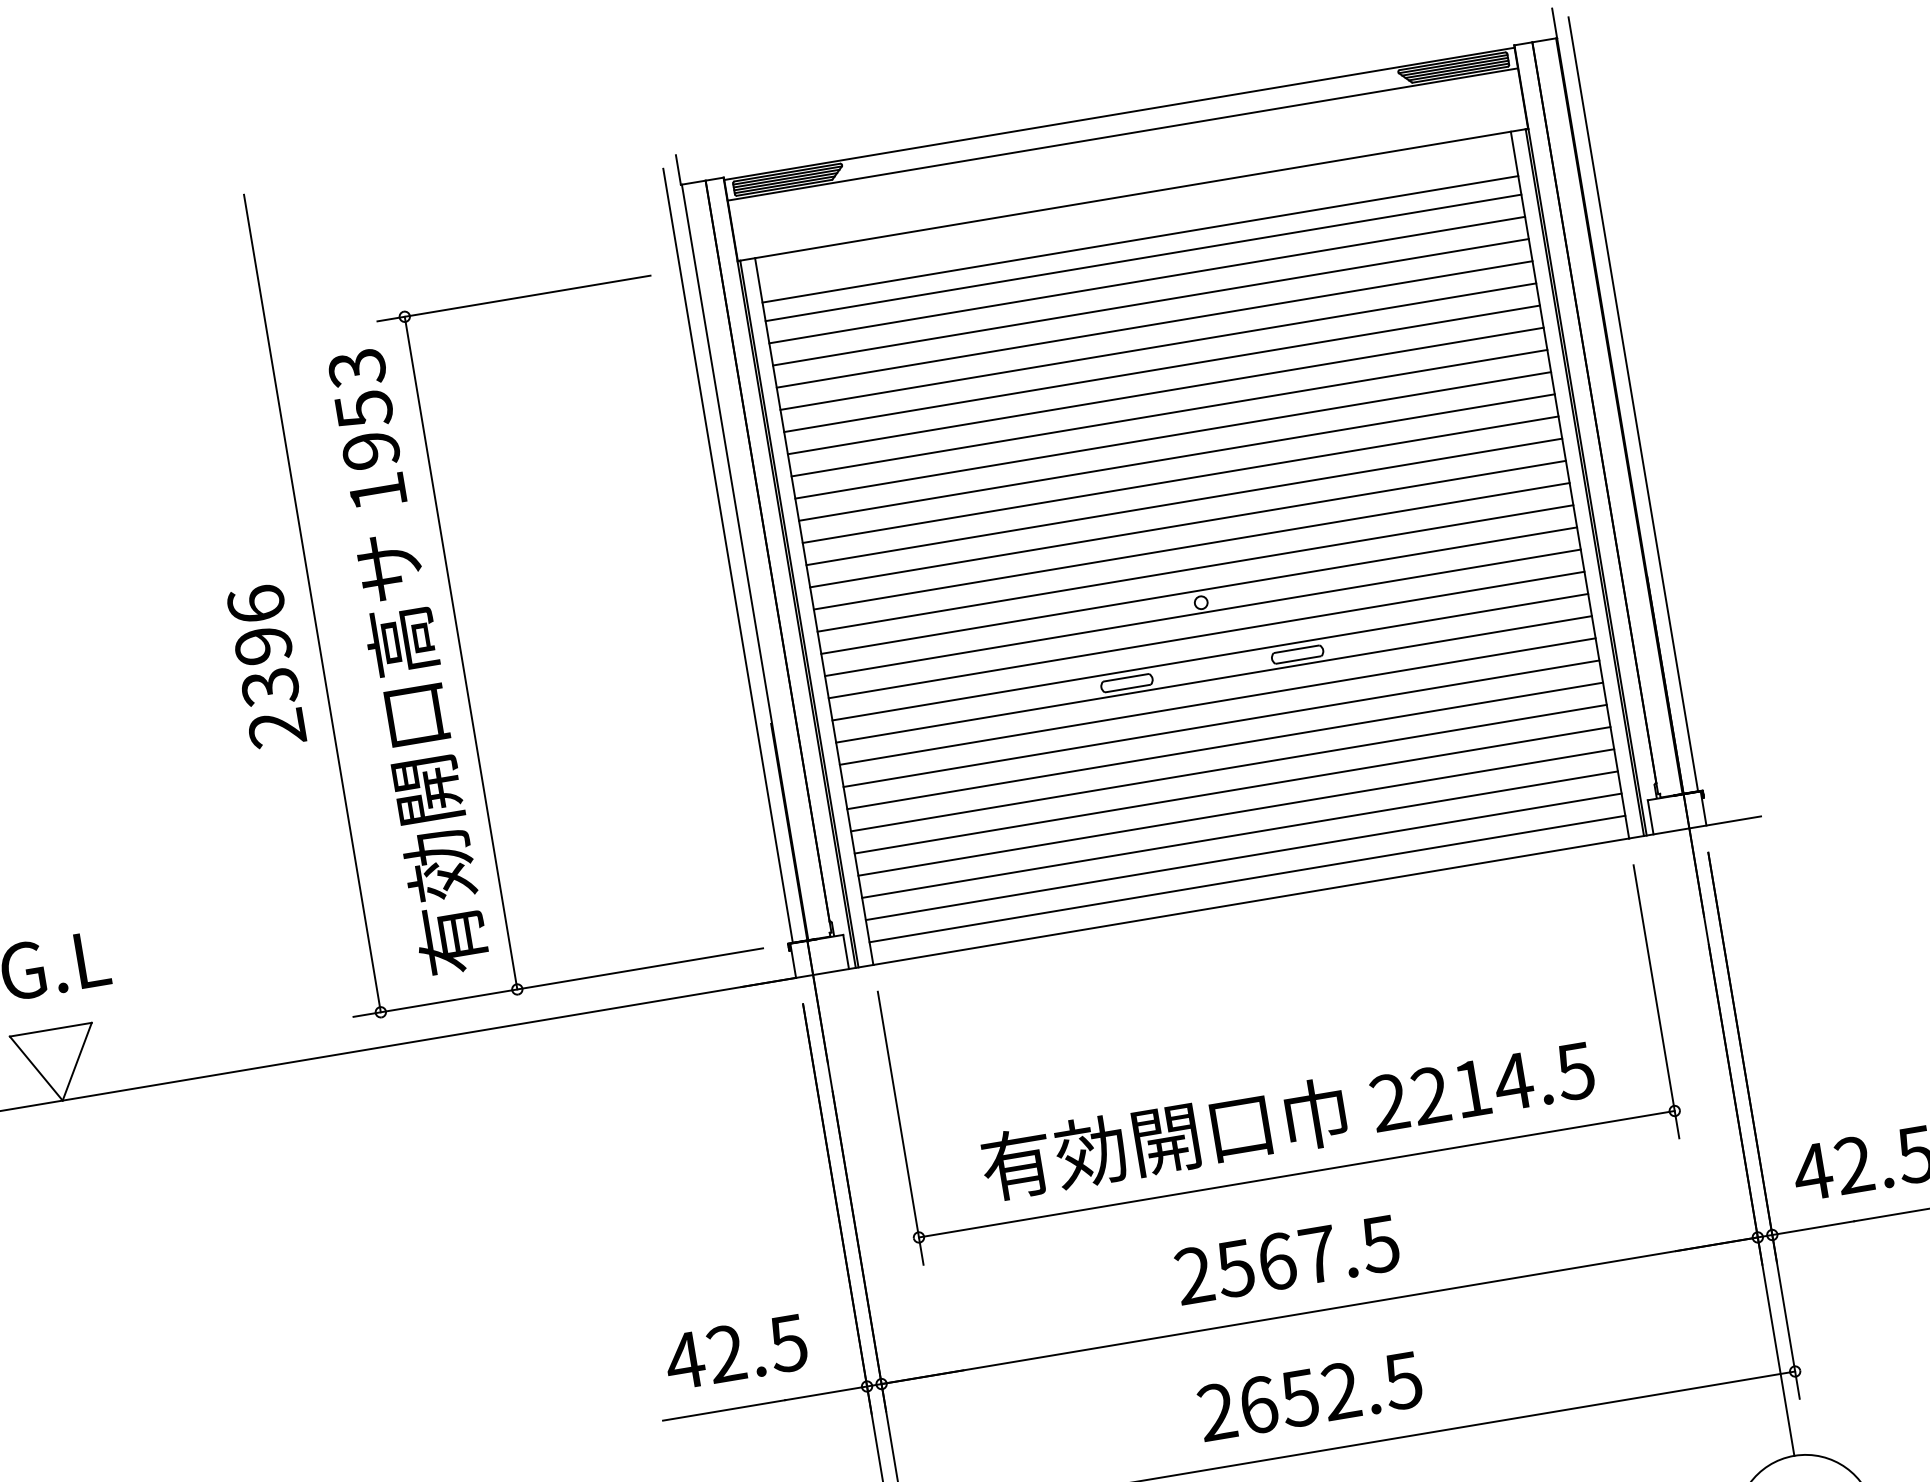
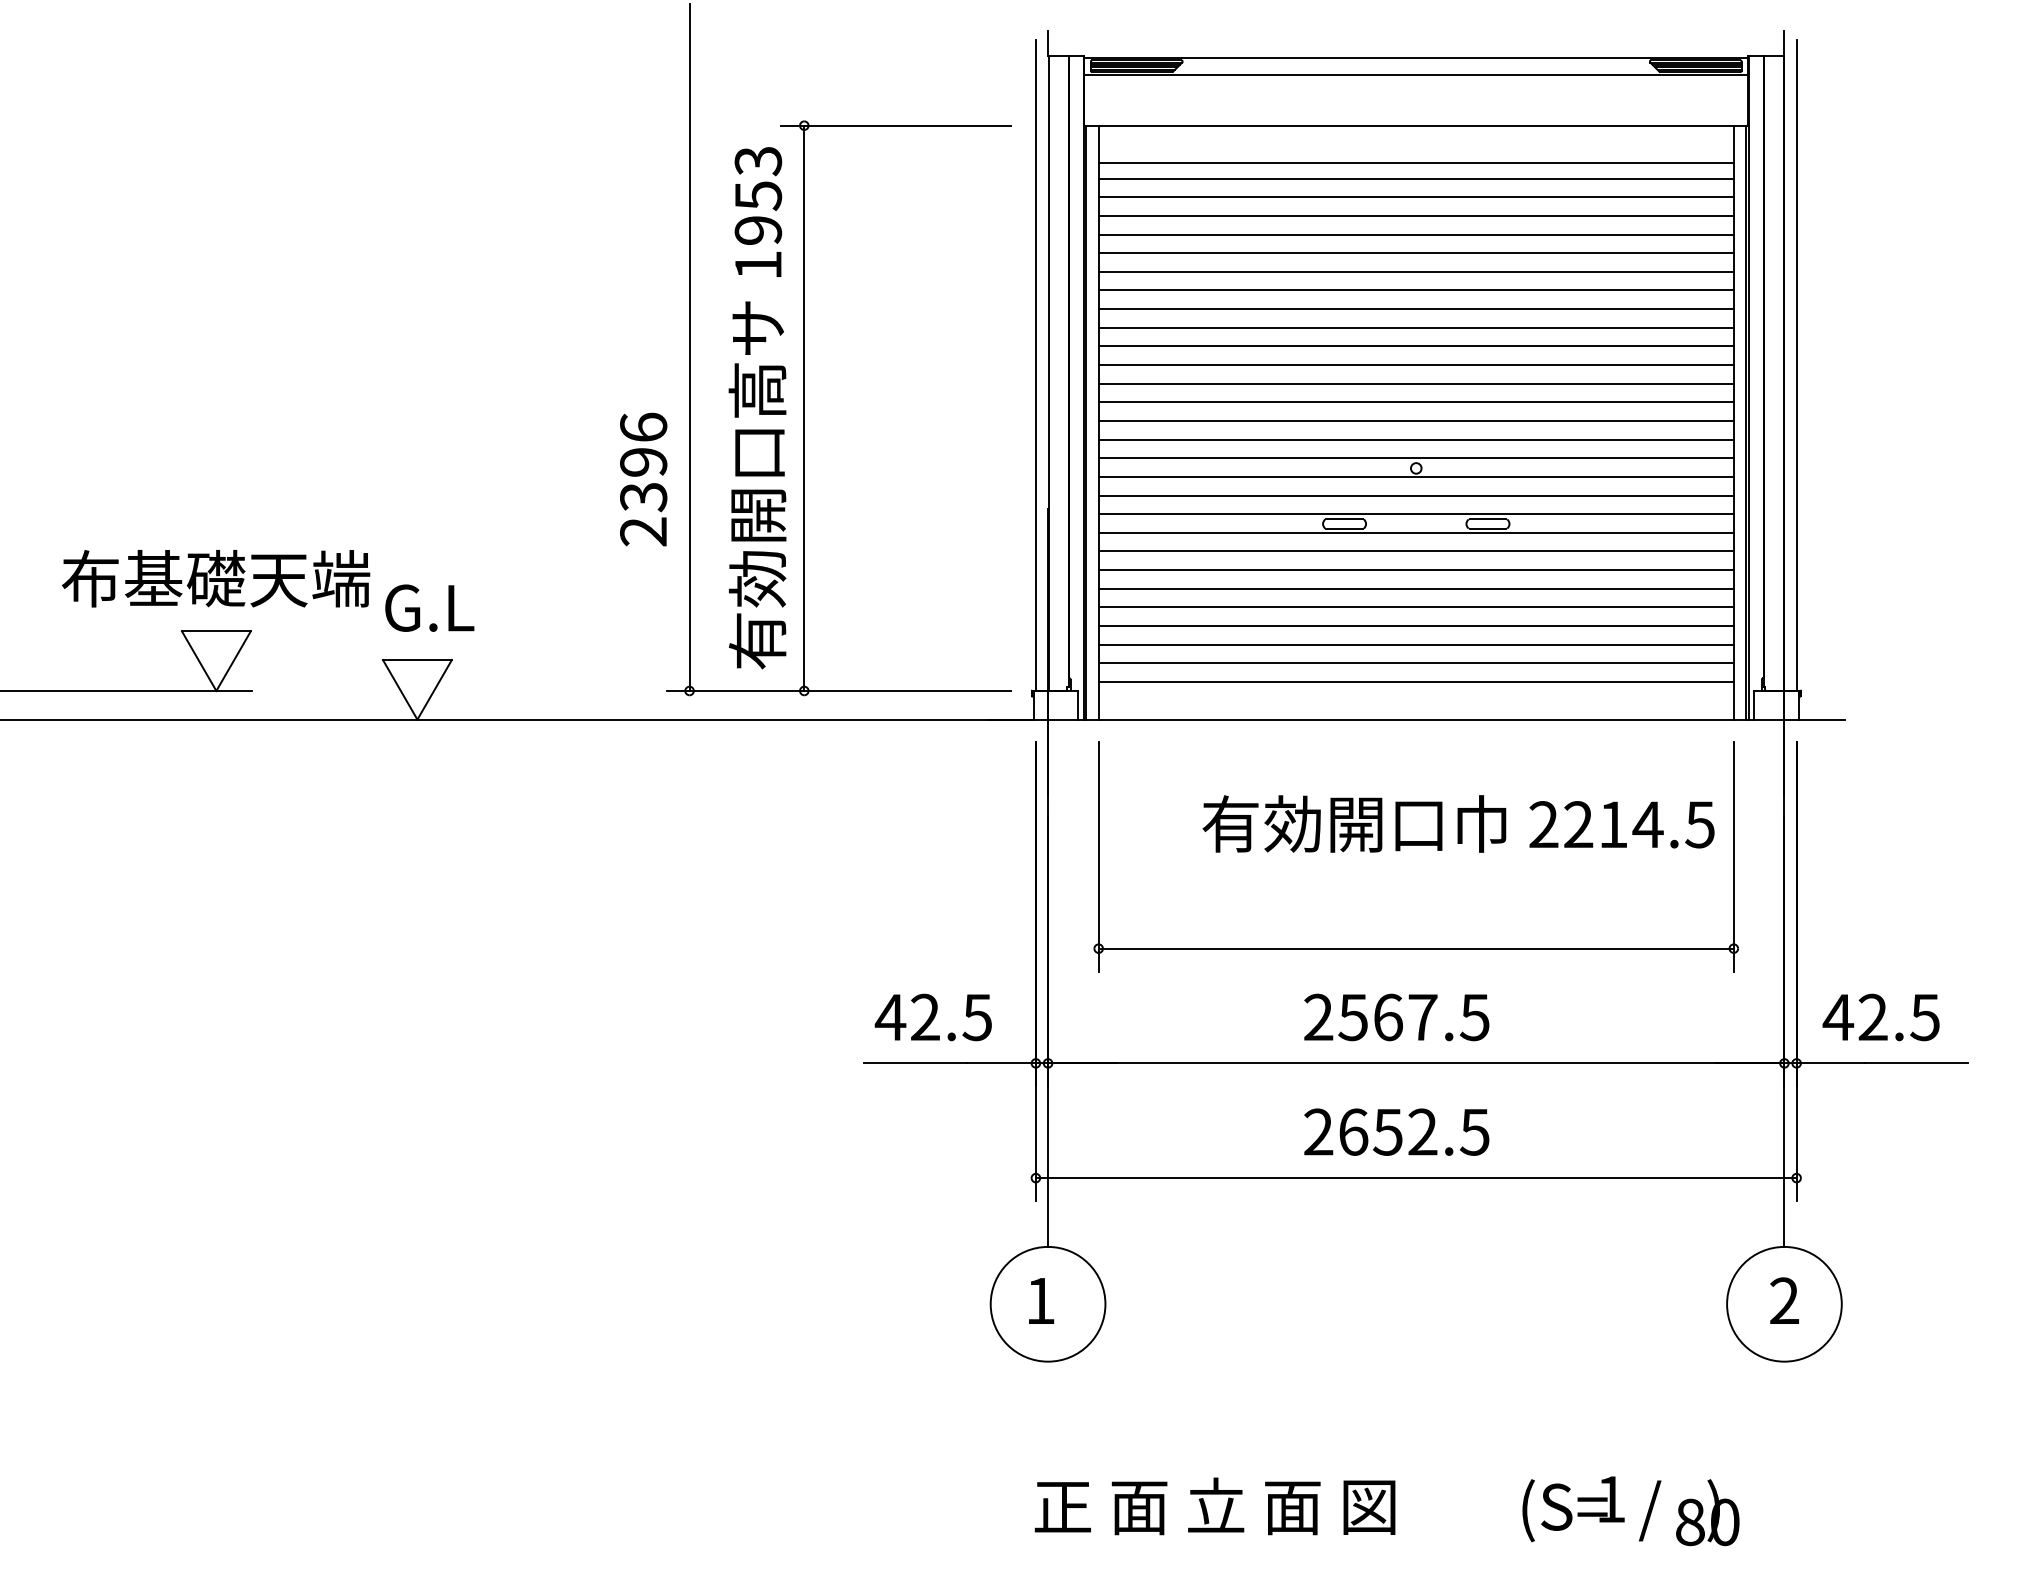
text: (266, 666) -> (643, 479), moved
line: (1246, 879) -> (1415, 700), removed
text: (1287, 1118) -> (1458, 823), moved

